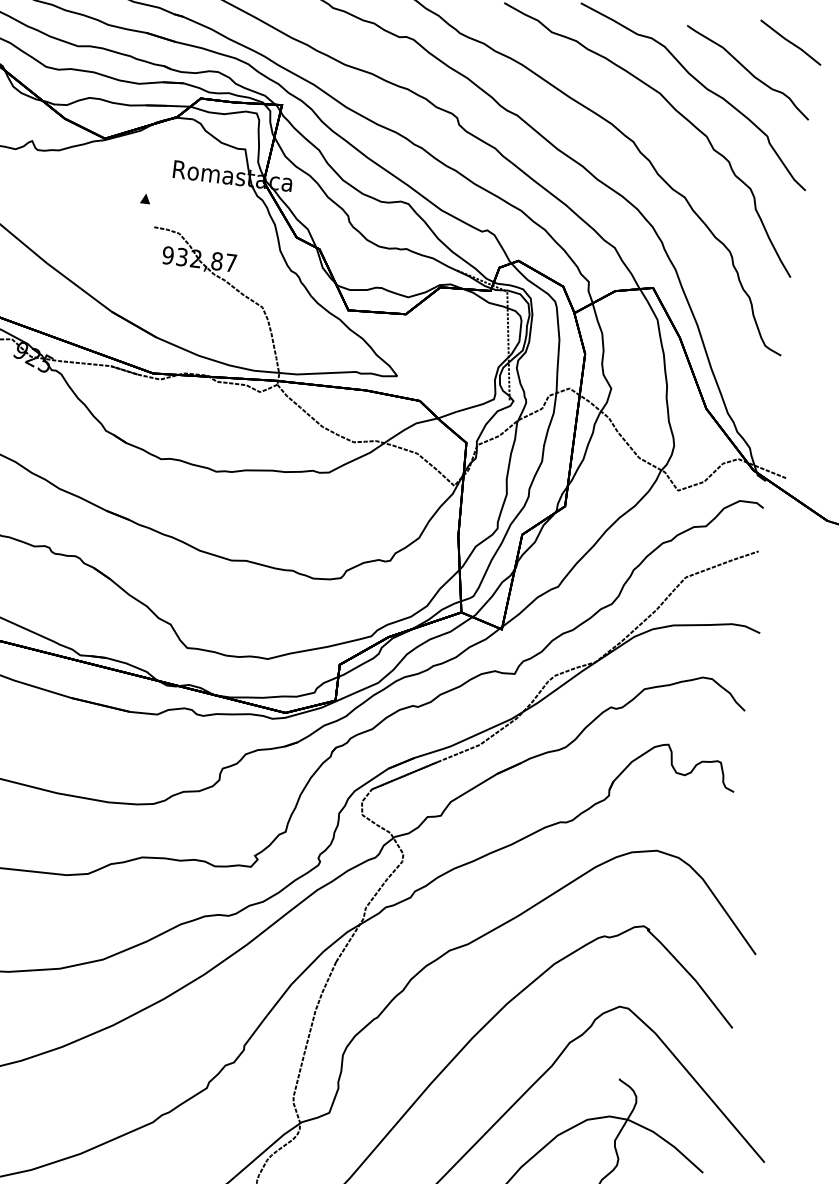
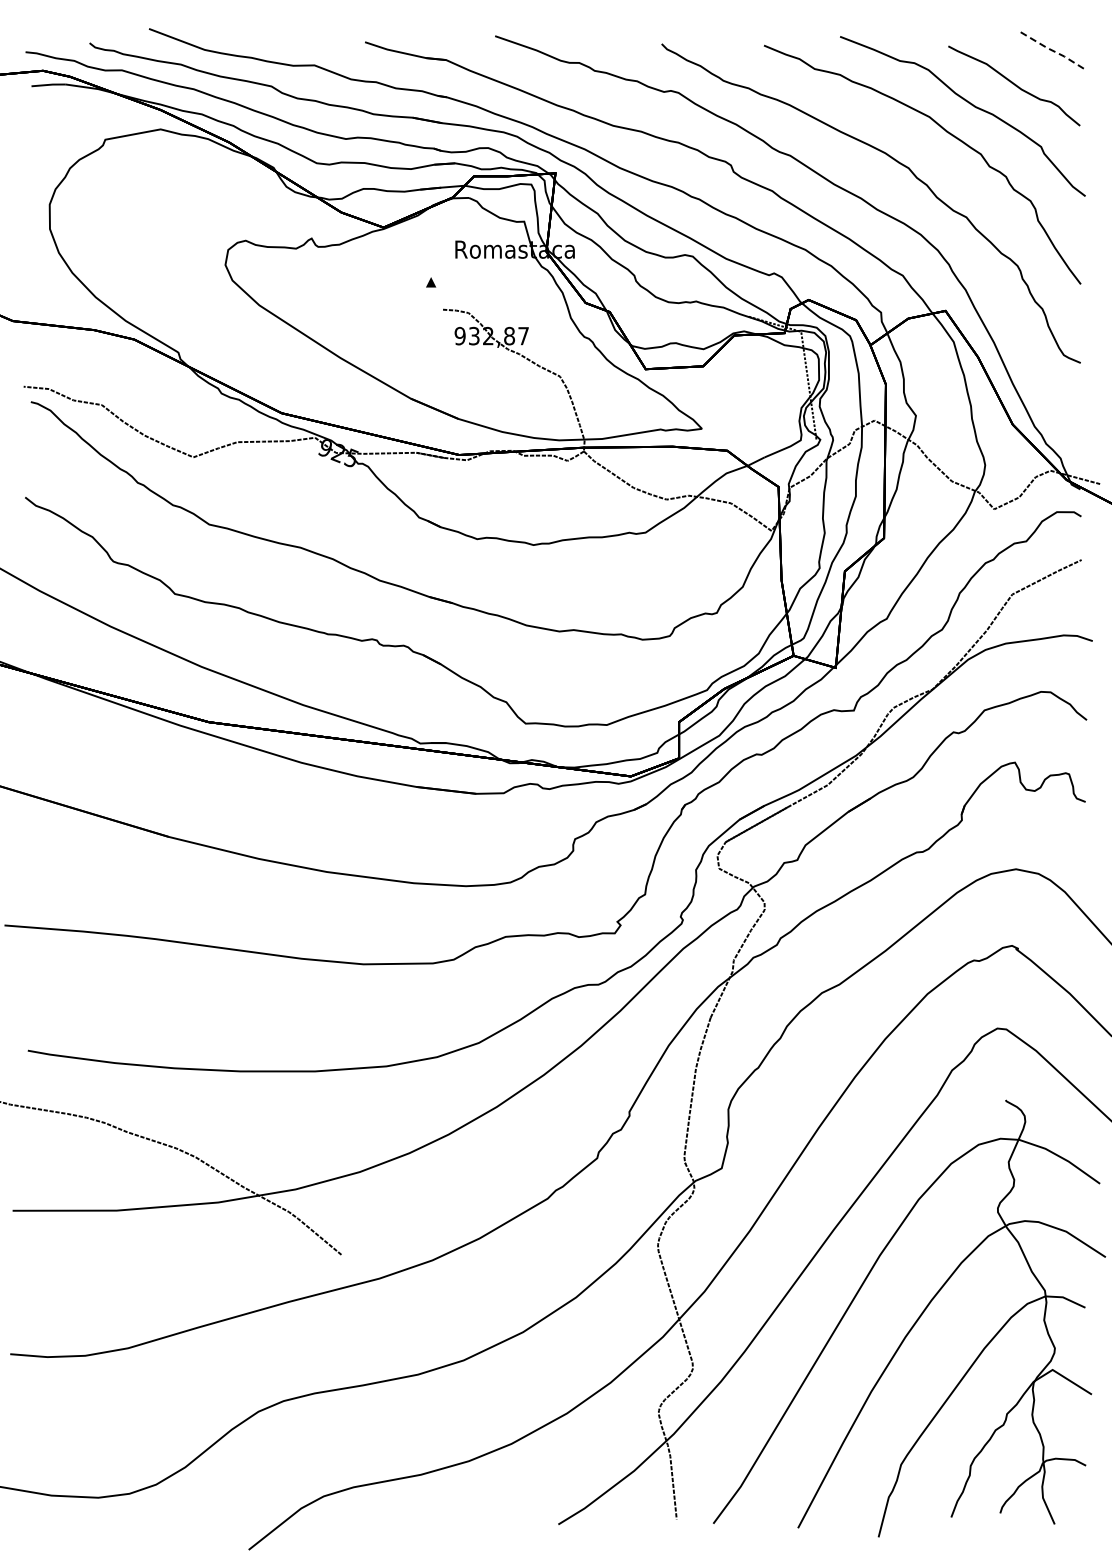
line: (790, 43) -> (1053, 51), solid -> dashed

